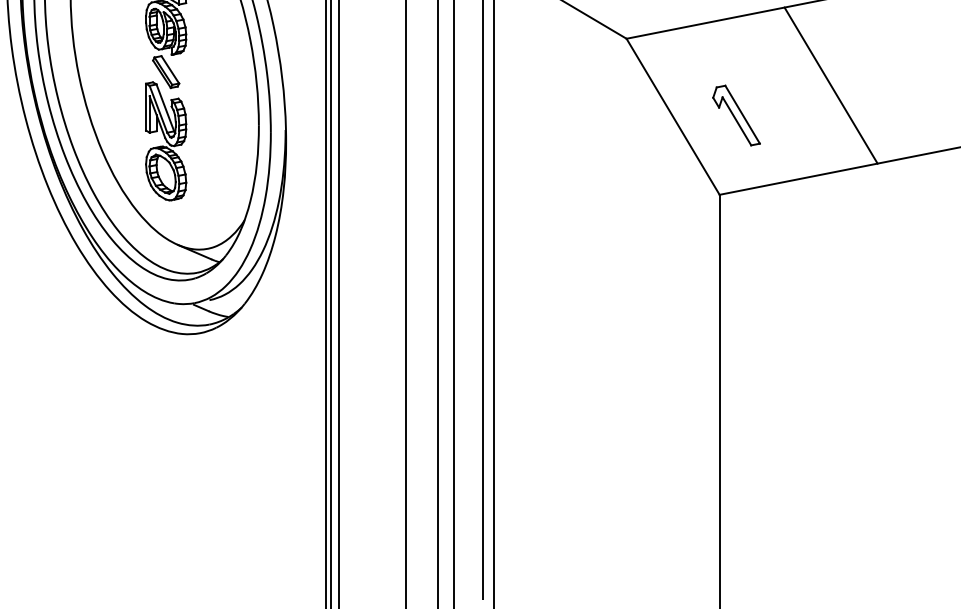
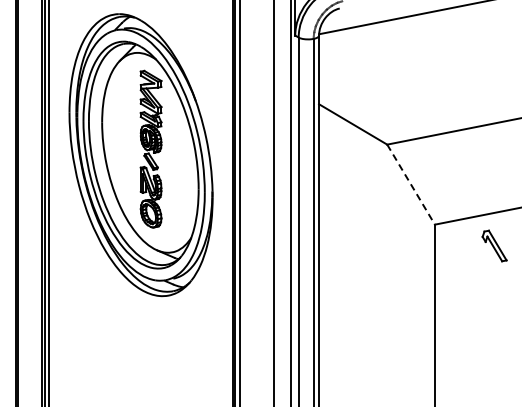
line: (829, 85) -> (491, 168), removed
part: (736, 114) -> (494, 245), moved
line: (673, 116) -> (411, 184), solid -> dashed

